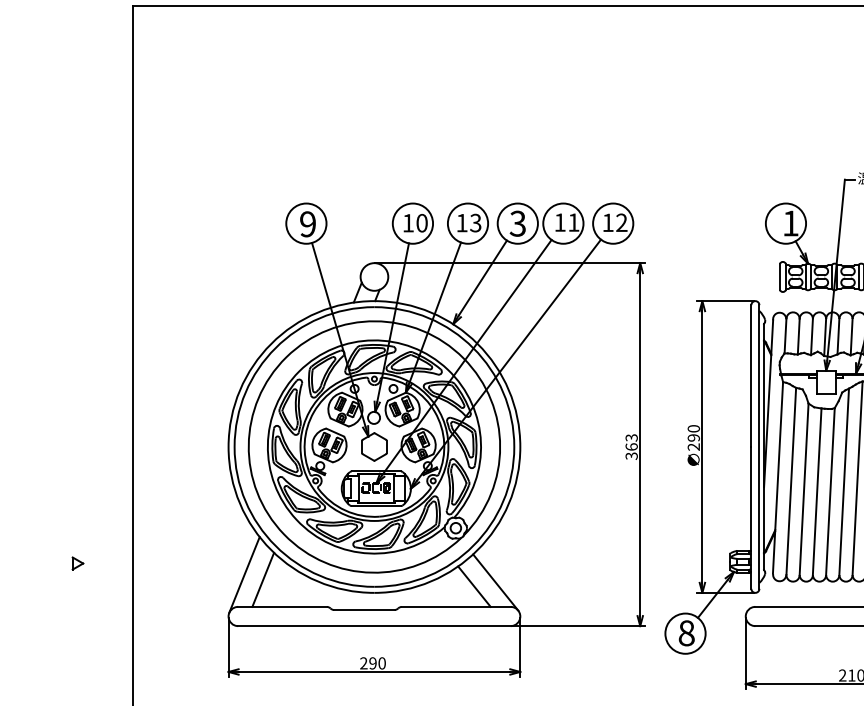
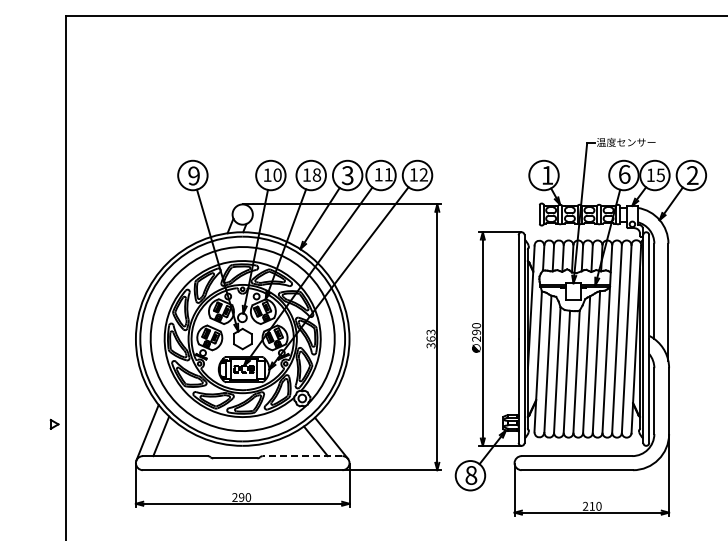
text: (475, 222) -> (316, 174), 13 -> 18
part: (77, 562) -> (54, 423), moved
line: (456, 607) -> (302, 456), solid -> dashed

